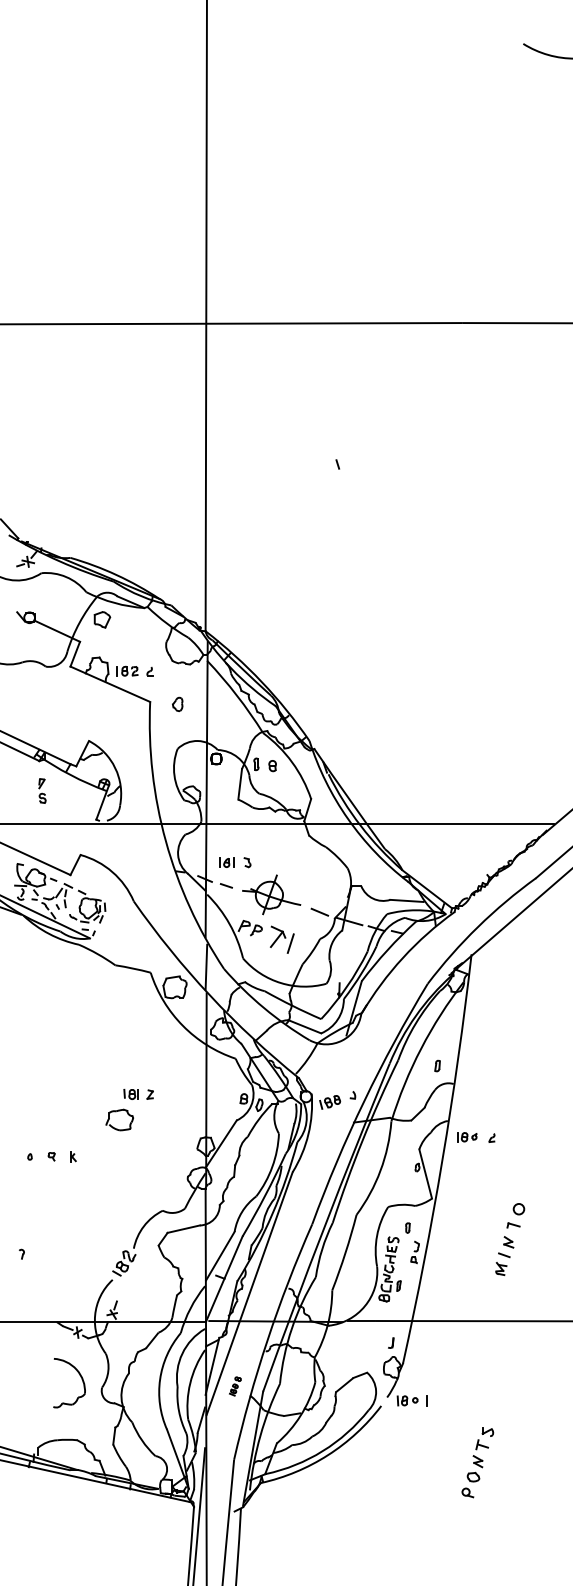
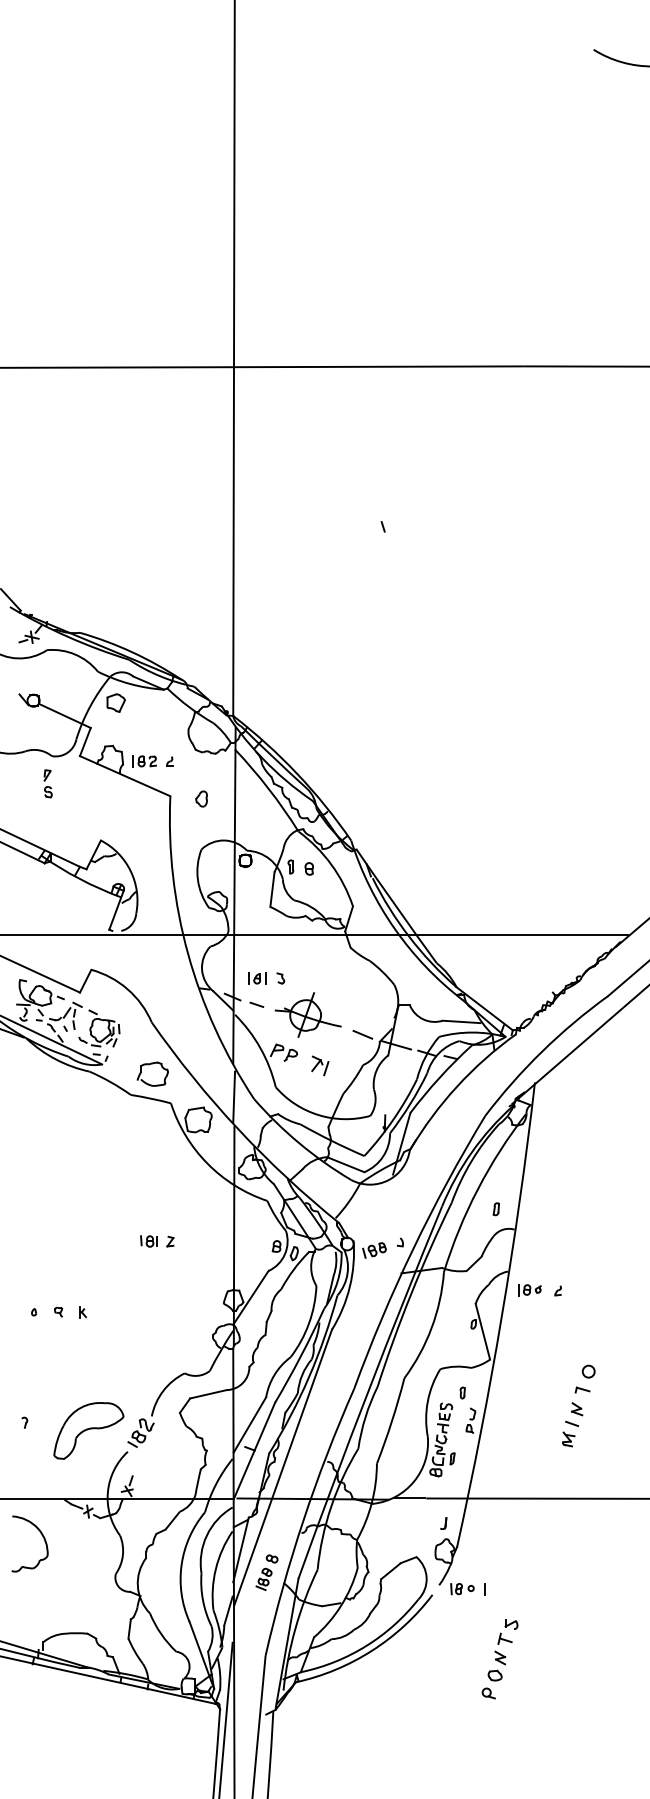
part: (42, 790) -> (48, 783), moved
part: (282, 939) -> (320, 1065), size x0.62
part: (116, 1112) -> (149, 1065), moved
part: (78, 1261) -> (89, 1430), added
part: (80, 1377) -> (42, 1537), moved
part: (235, 1386) -> (267, 1572), size x1.67
part: (477, 1462) -> (499, 1658), moved

